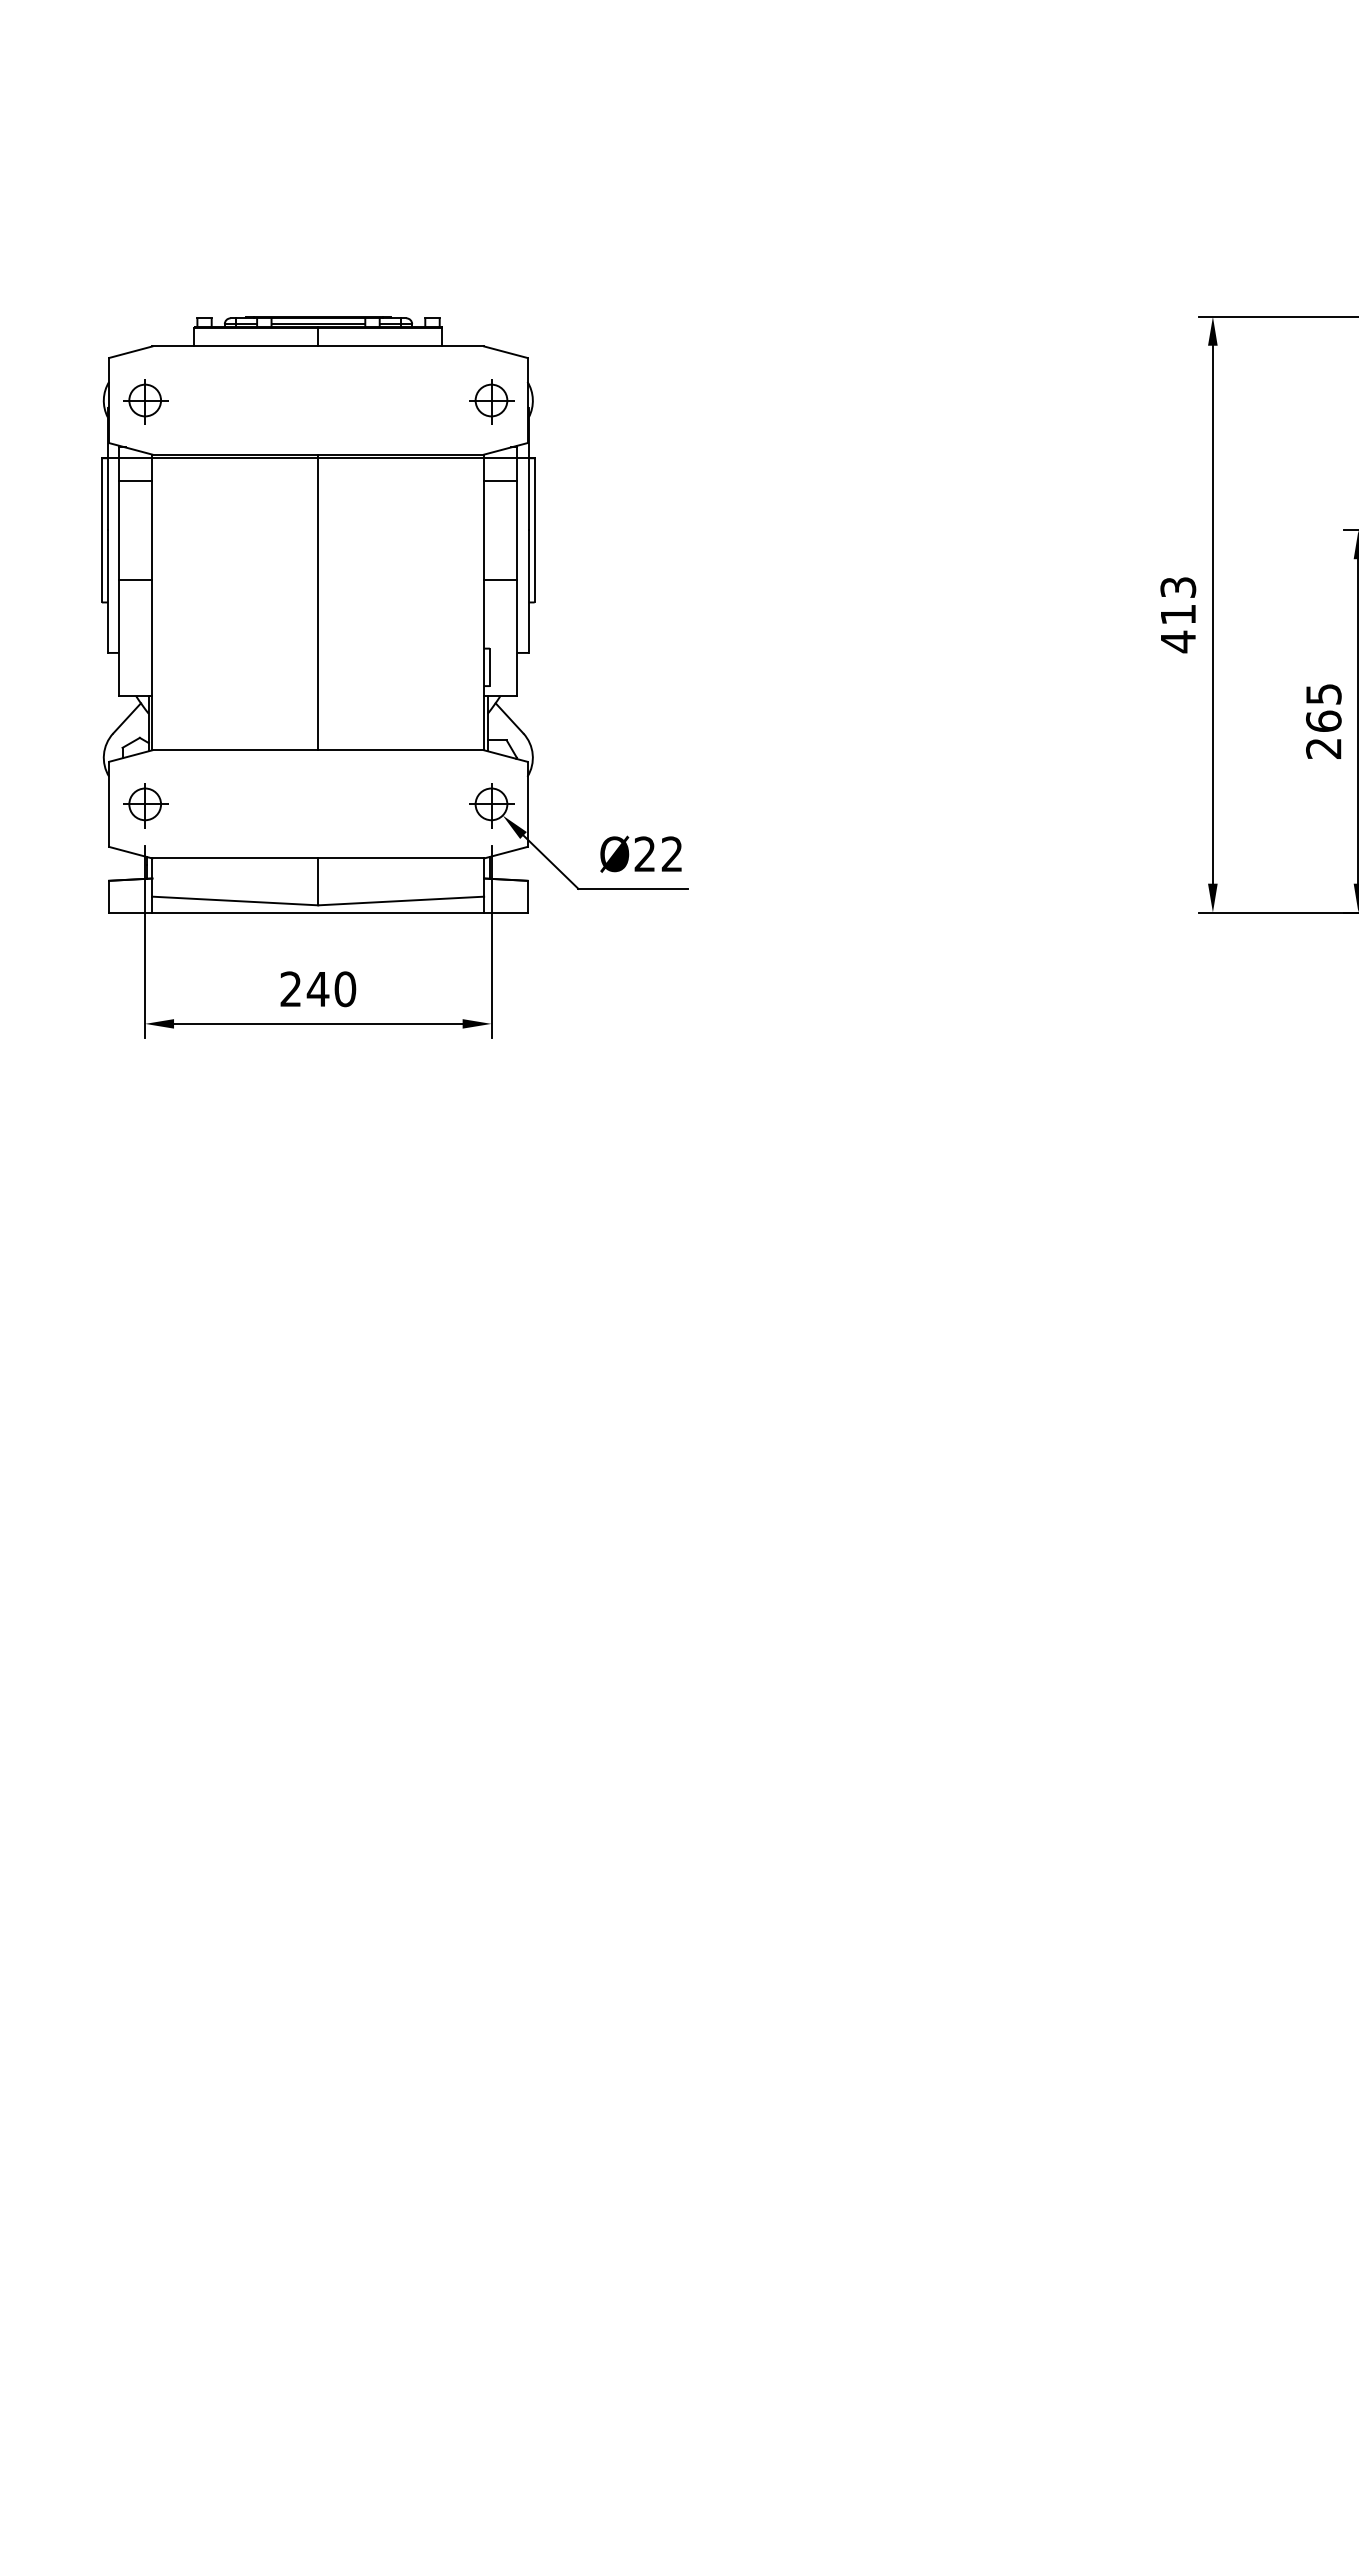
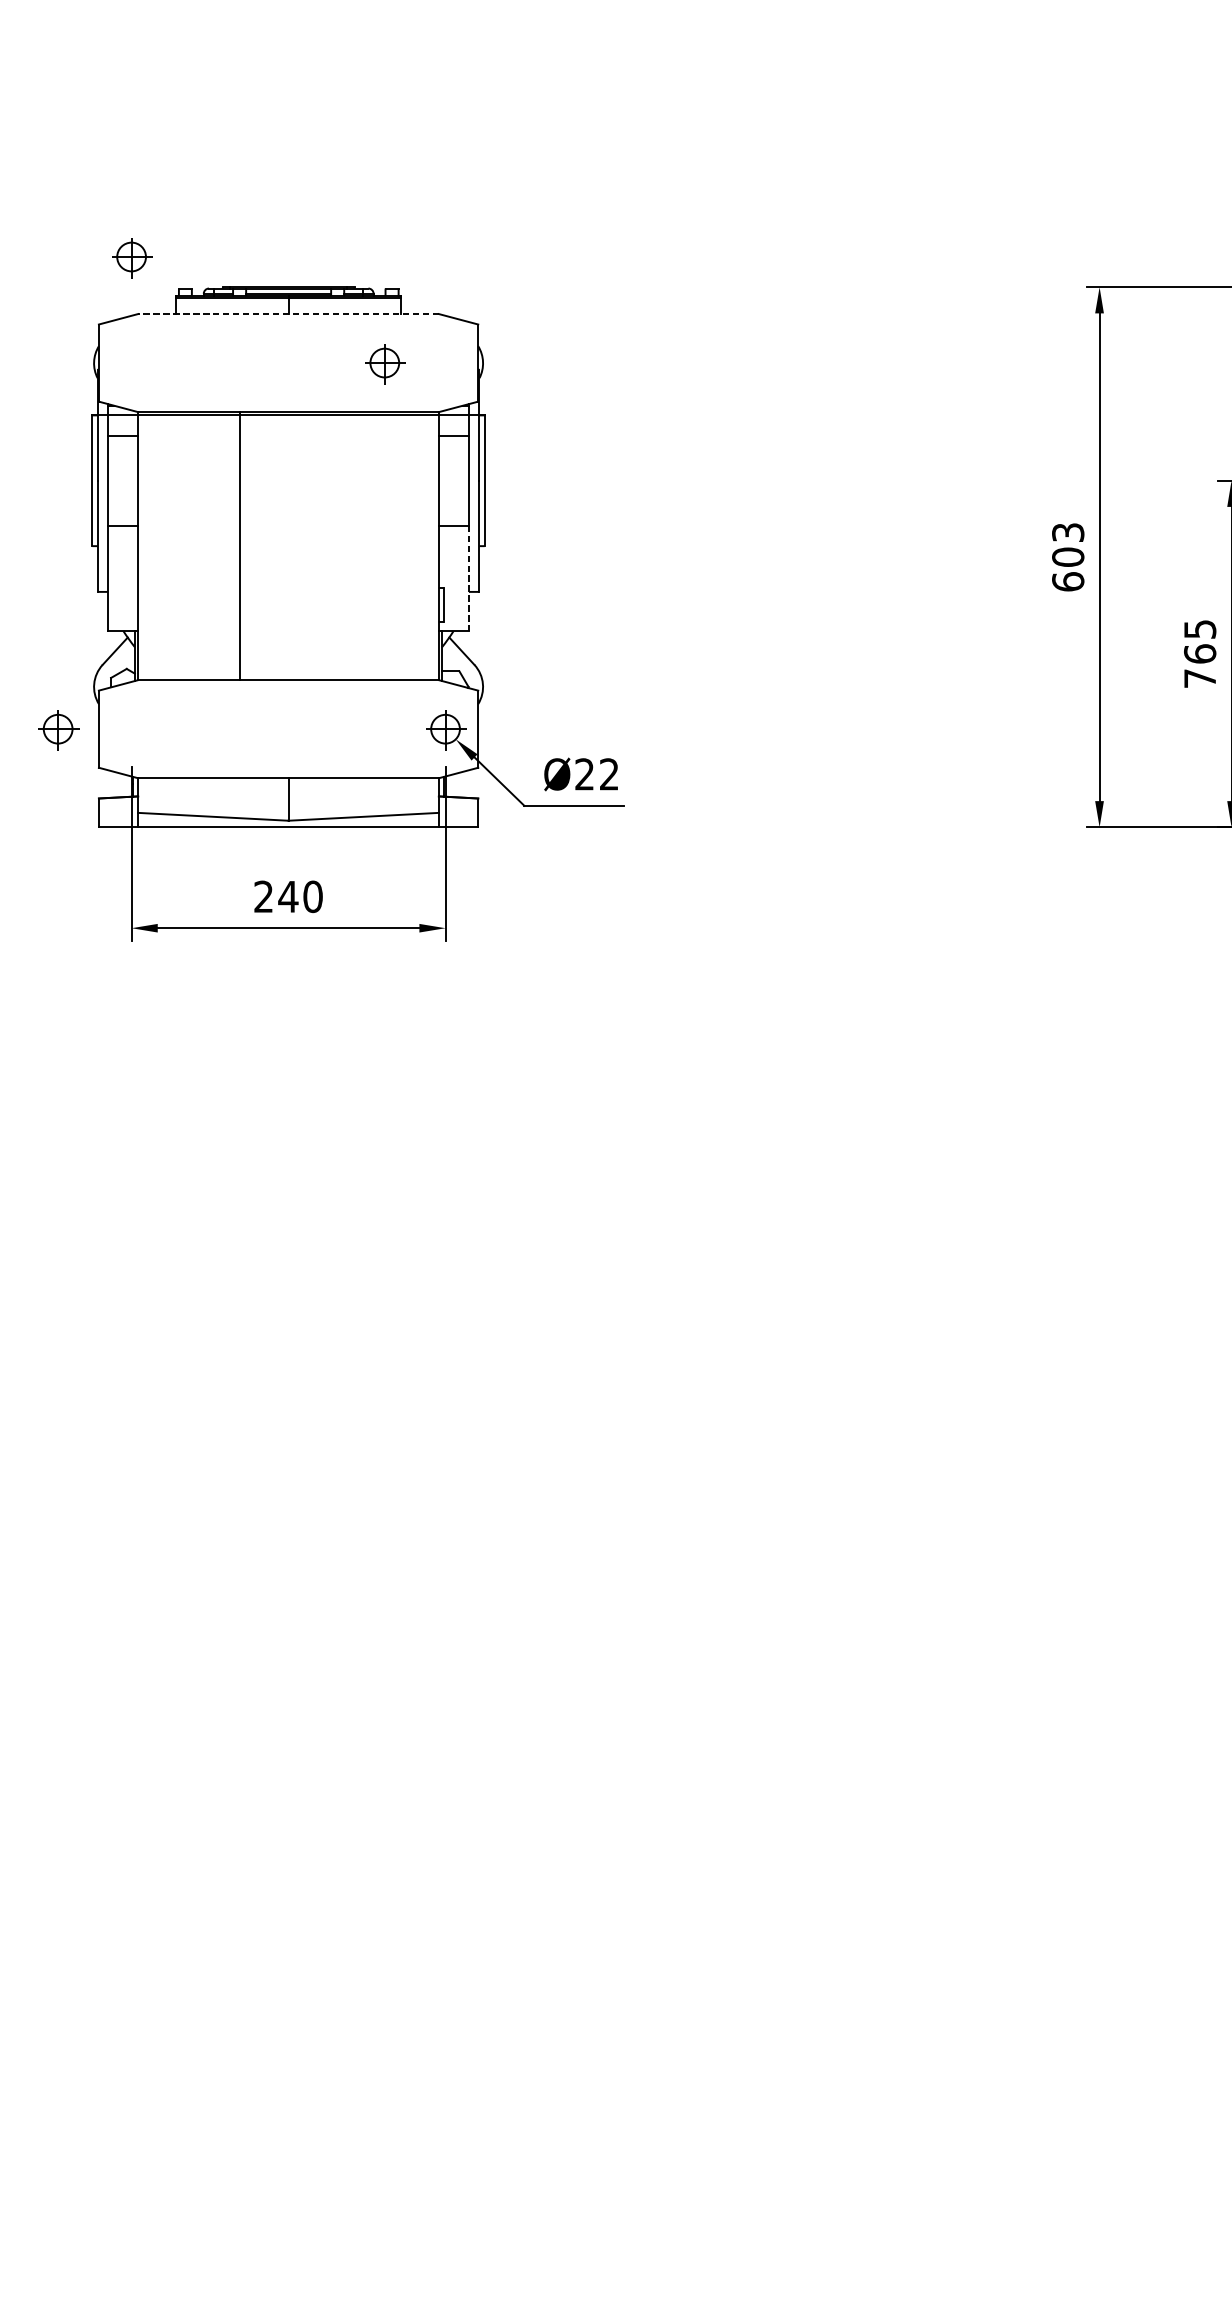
line: (318, 346) -> (288, 314), solid -> dashed
part: (145, 401) -> (131, 257), moved
part: (491, 401) -> (384, 363), moved
line: (318, 602) -> (240, 546), moved
text: (1178, 628) -> (1068, 569), 413 -> 603
line: (517, 638) -> (469, 578), solid -> dashed
text: (1323, 748) -> (1199, 678), 265 -> 765
part: (145, 805) -> (58, 730), moved

